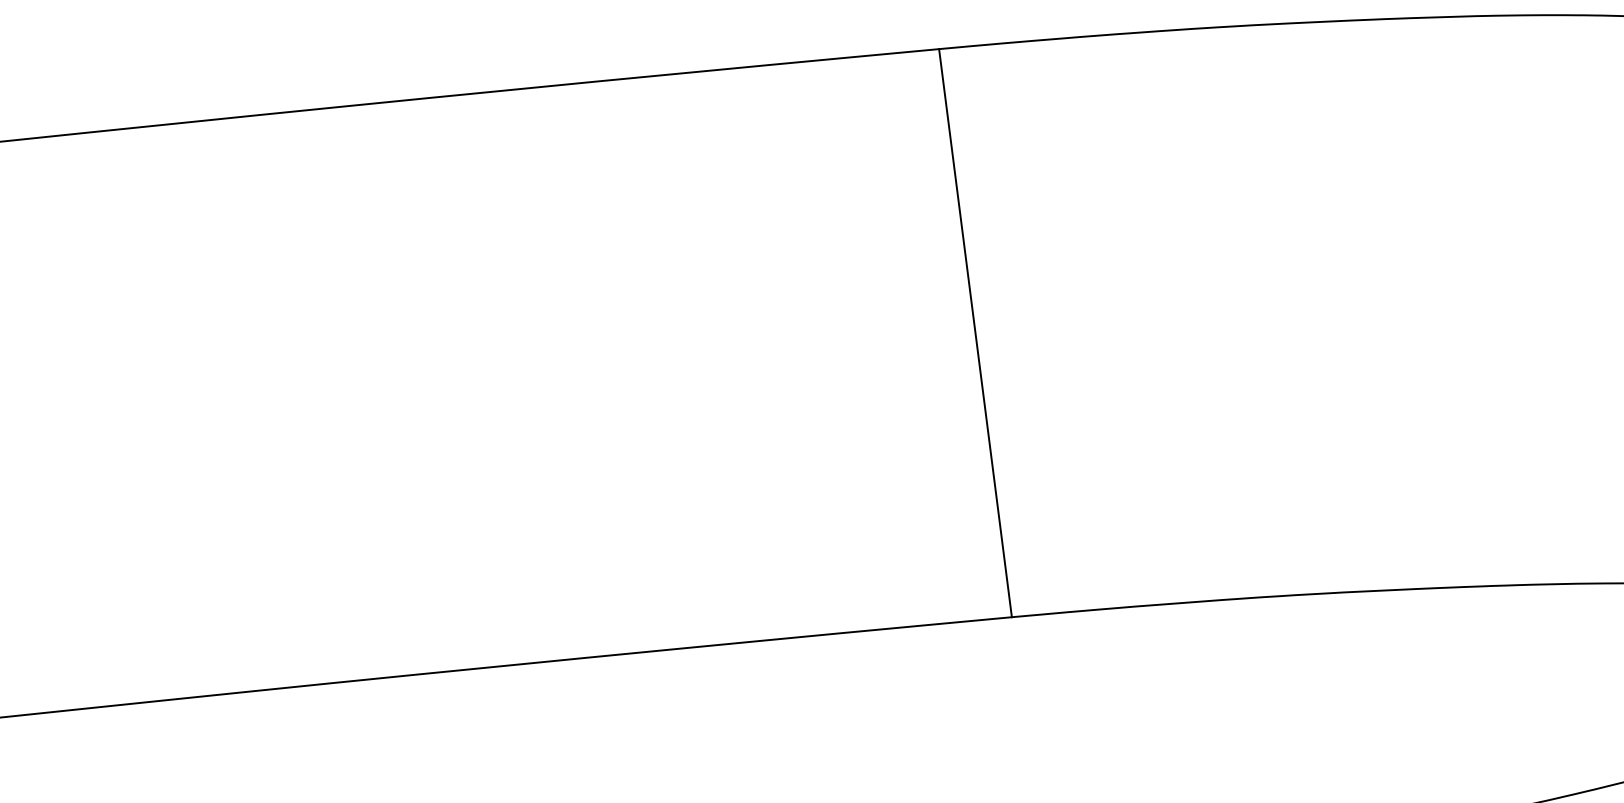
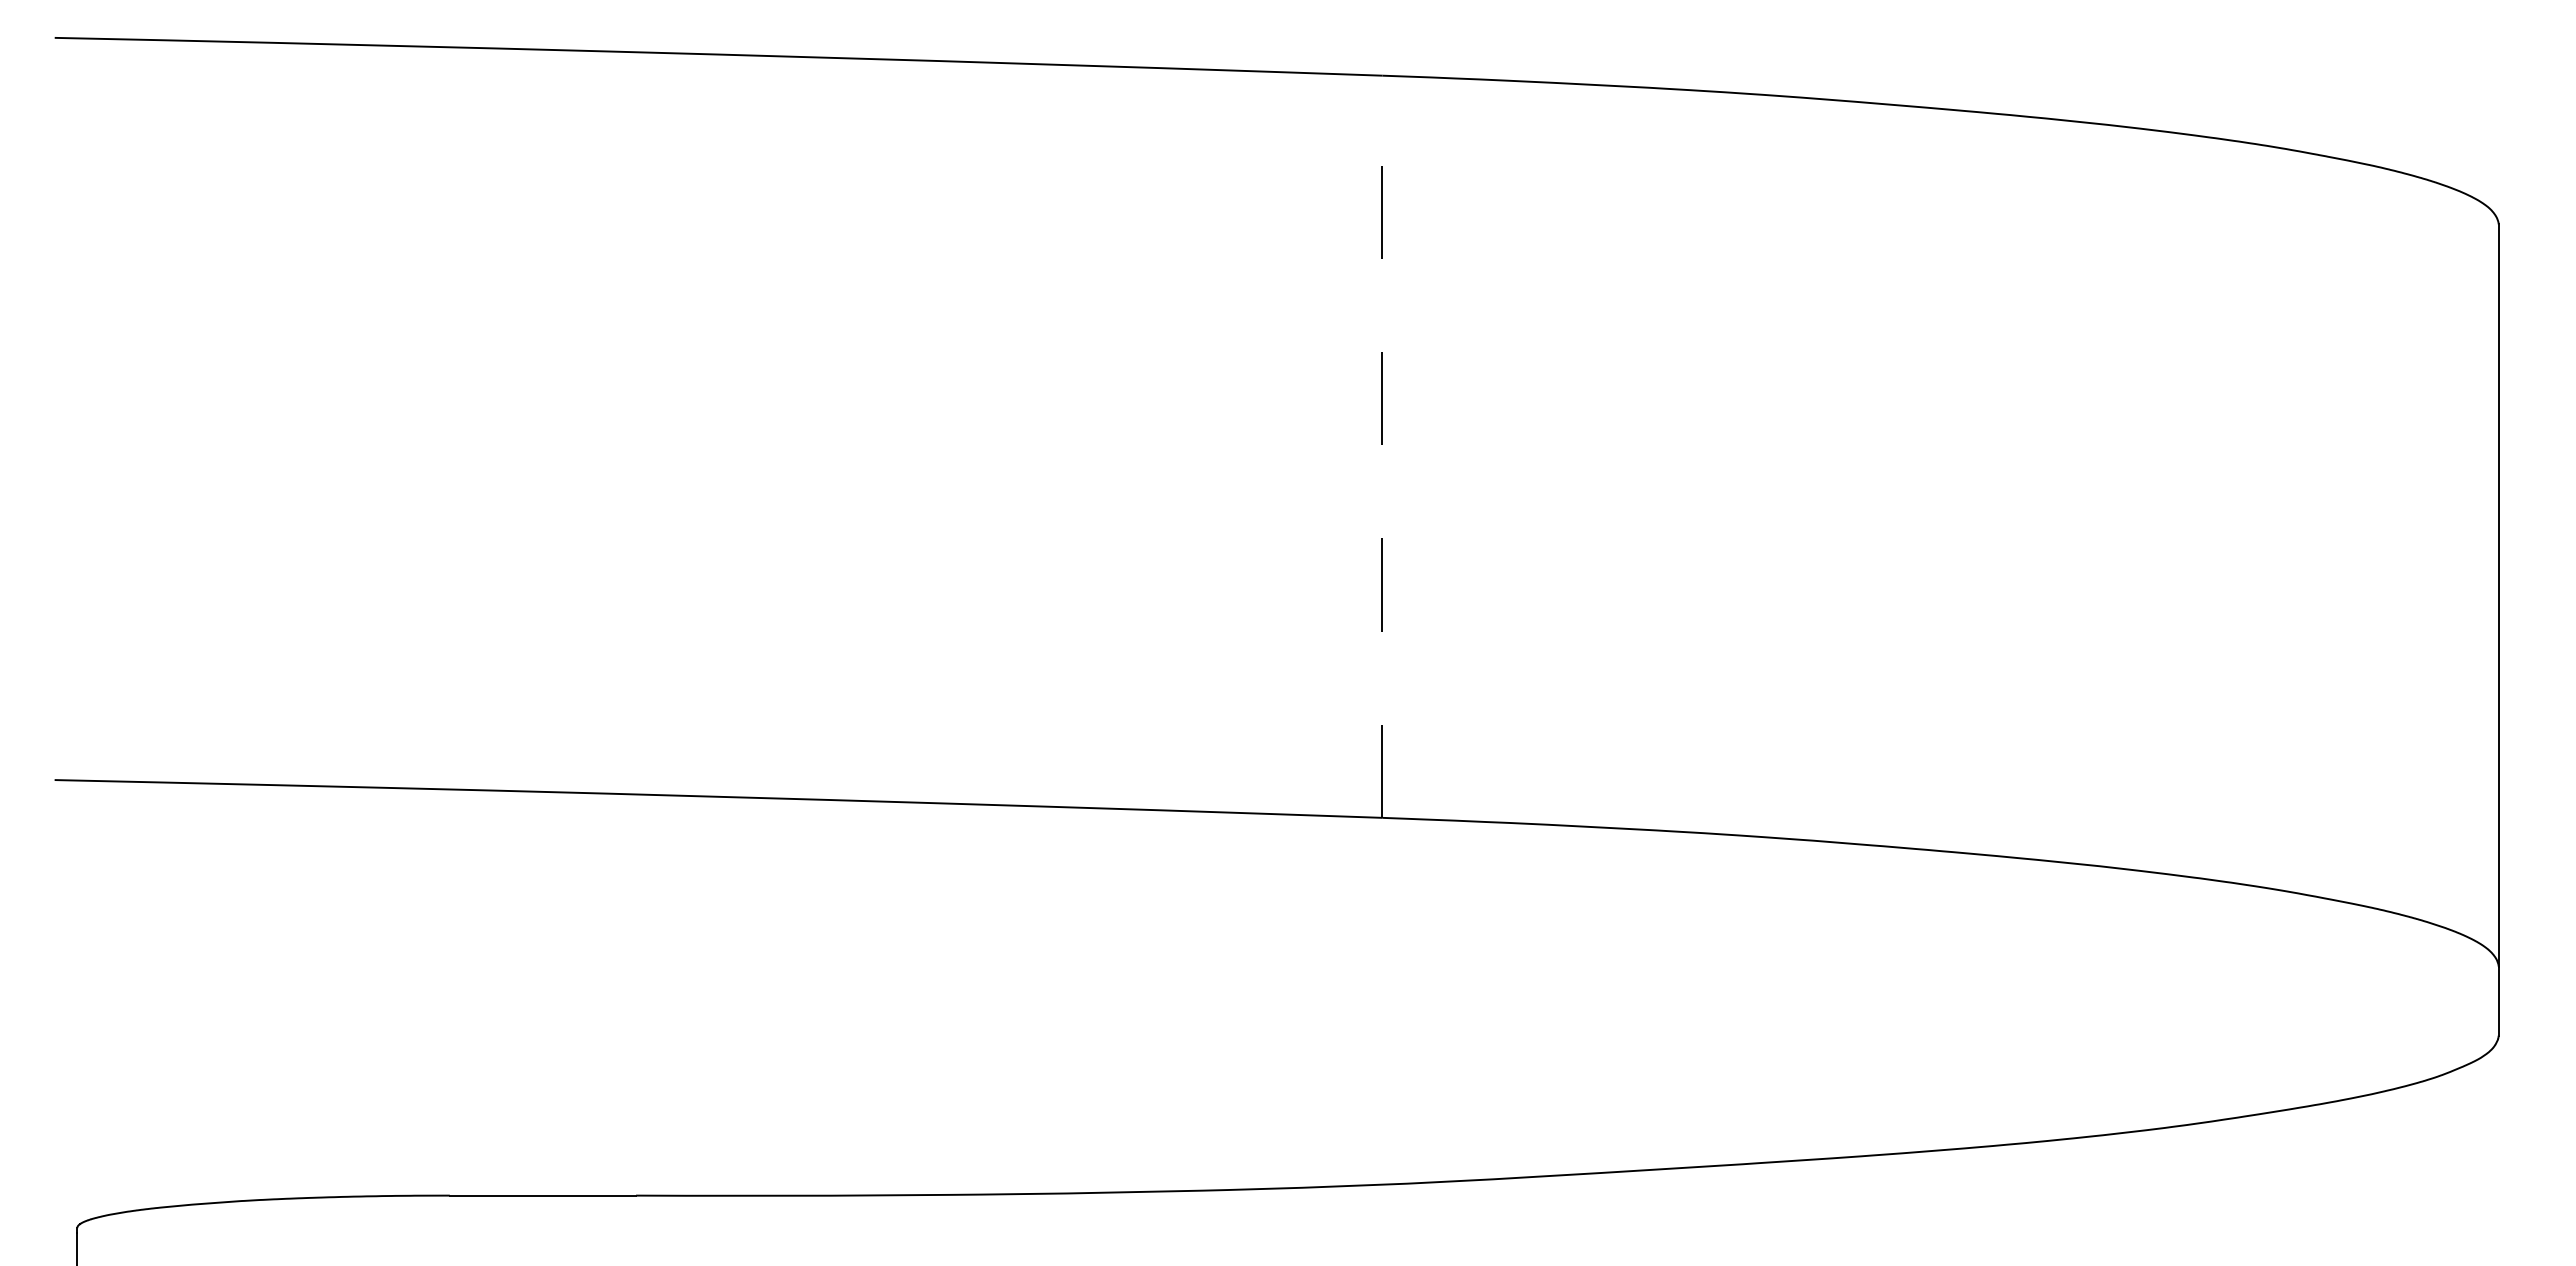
line: (975, 332) -> (1382, 446), solid -> dashed

